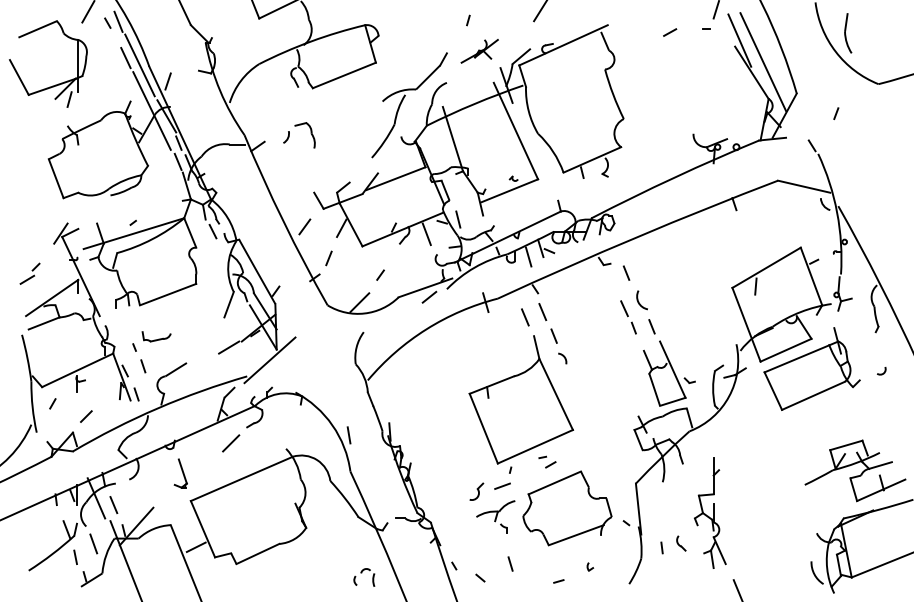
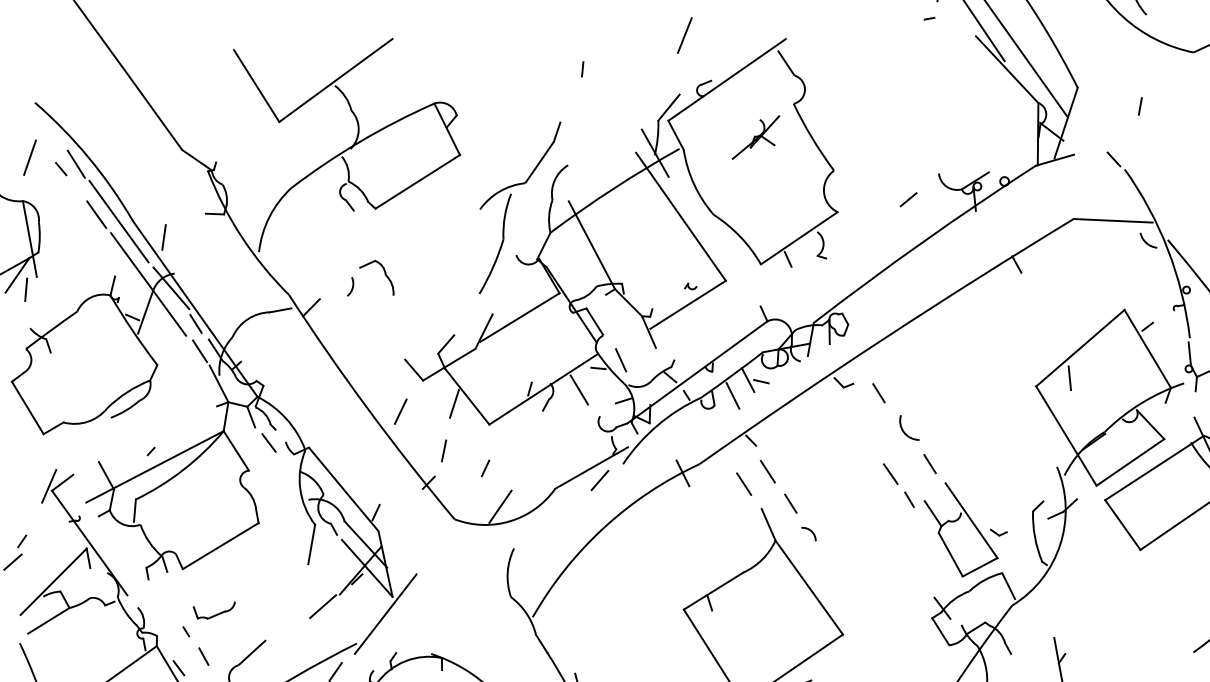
line: (670, 32) -> (909, 199), moved
part: (479, 51) -> (755, 137), moved
line: (380, 274) -> (485, 467), moved
part: (628, 317) -> (898, 485), moved

